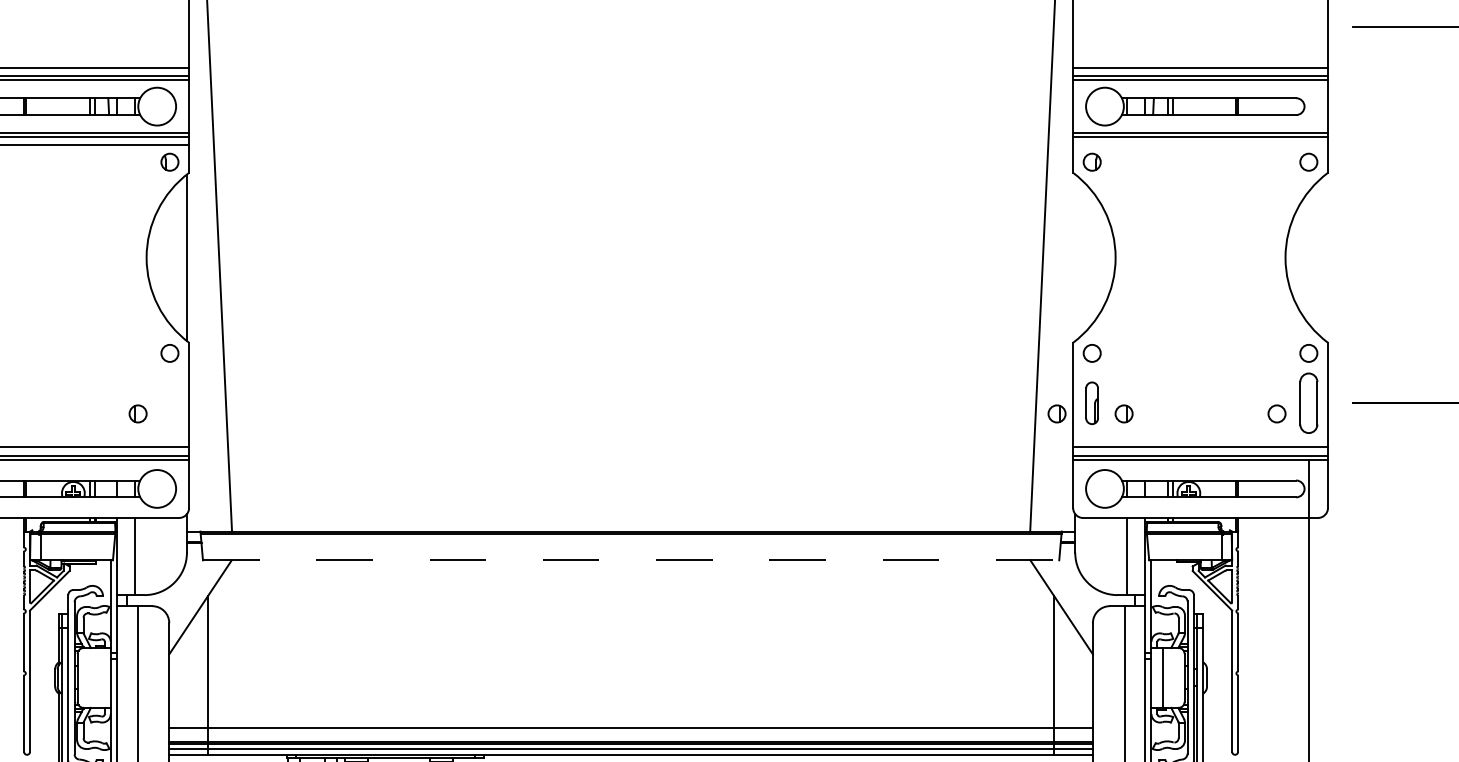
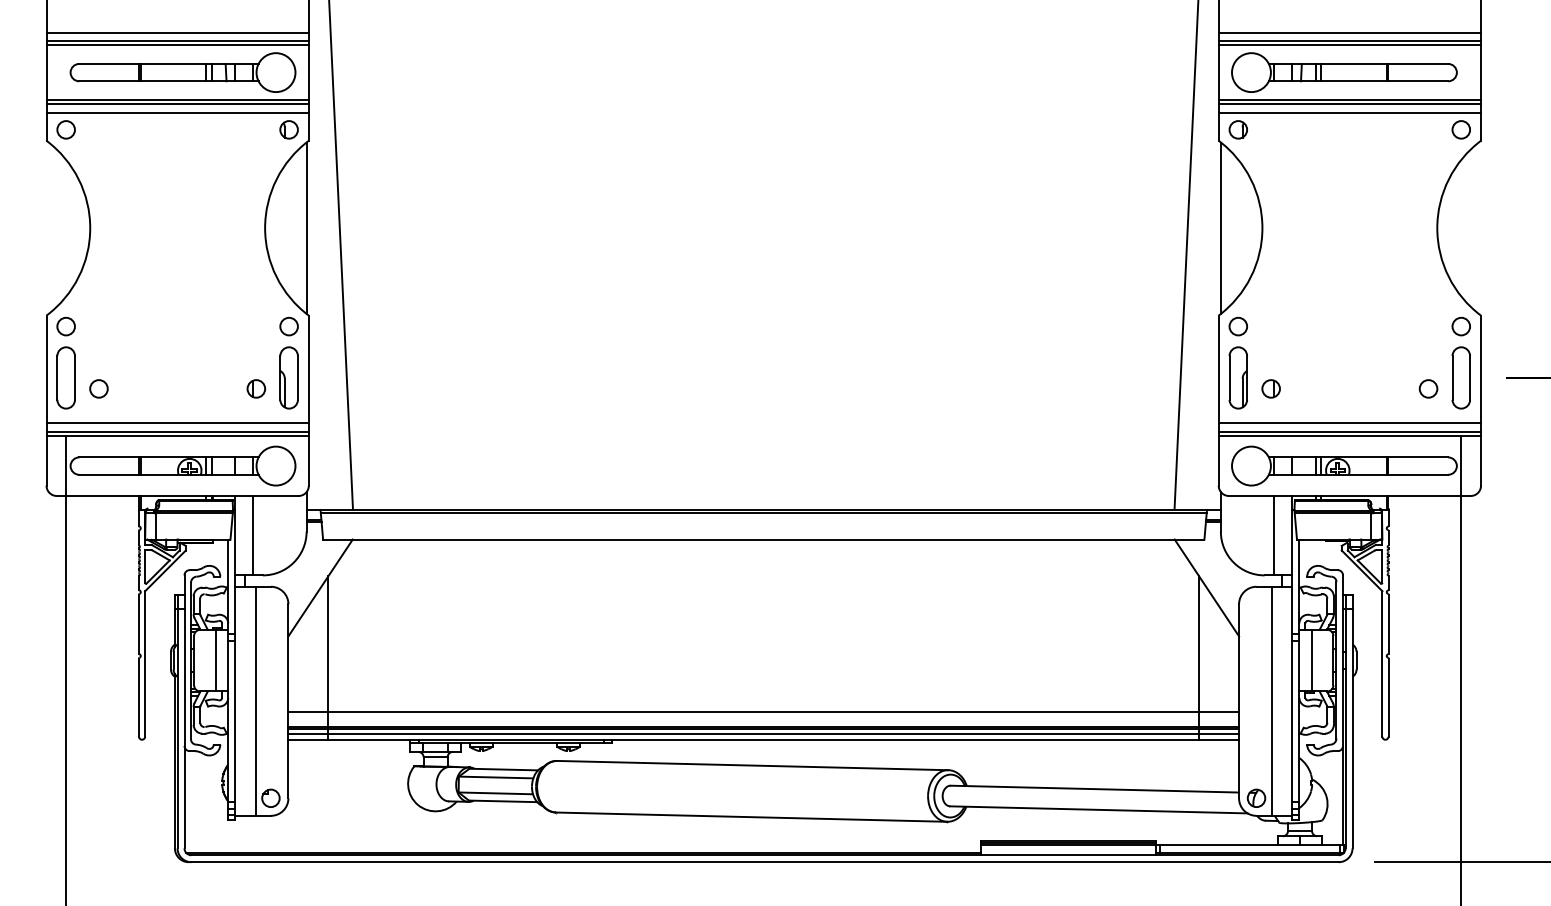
line: (1200, 145) -> (1349, 112), added
line: (1074, 257) -> (1220, 227), added
part: (169, 402) -> (288, 377), added
part: (1091, 402) -> (1237, 377), size x1.43
part: (1056, 413) -> (1201, 388), removed
line: (630, 560) -> (763, 539), dashed -> solid
line: (98, 677) -> (215, 660), added

